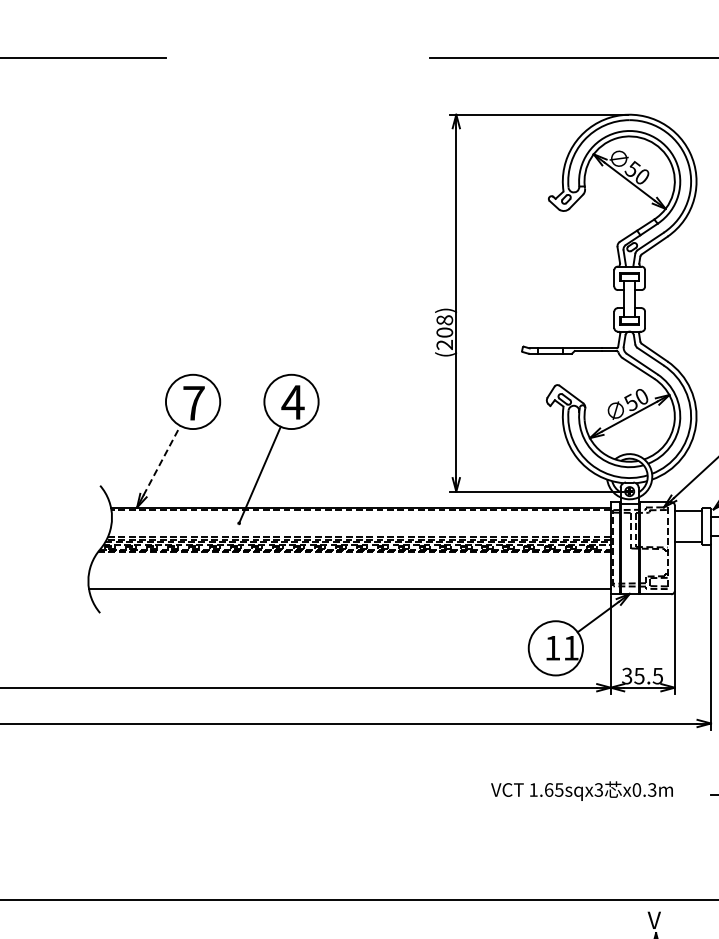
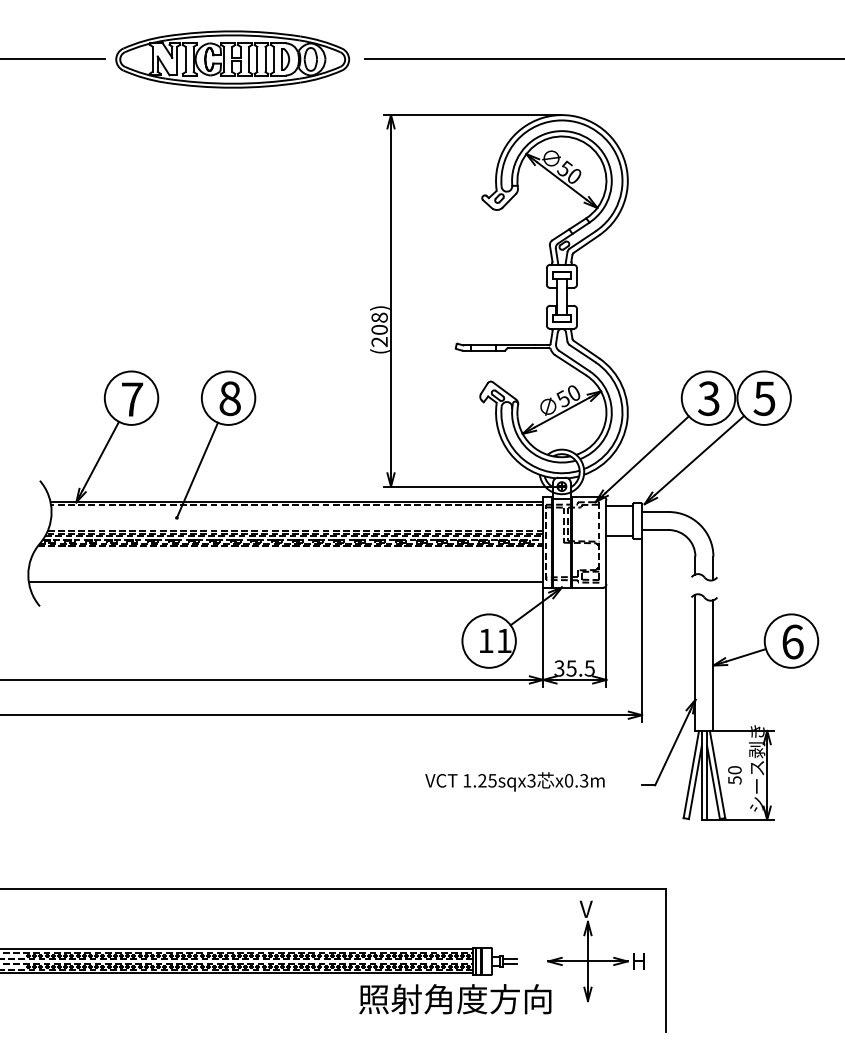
part: (295, 58) -> (232, 59), added
text: (292, 402) -> (229, 398), 4 -> 8
line: (161, 461) -> (100, 456), dashed -> solid
text: (549, 789) -> (482, 780), 1.65sqx3 -> 1.25sqx3

